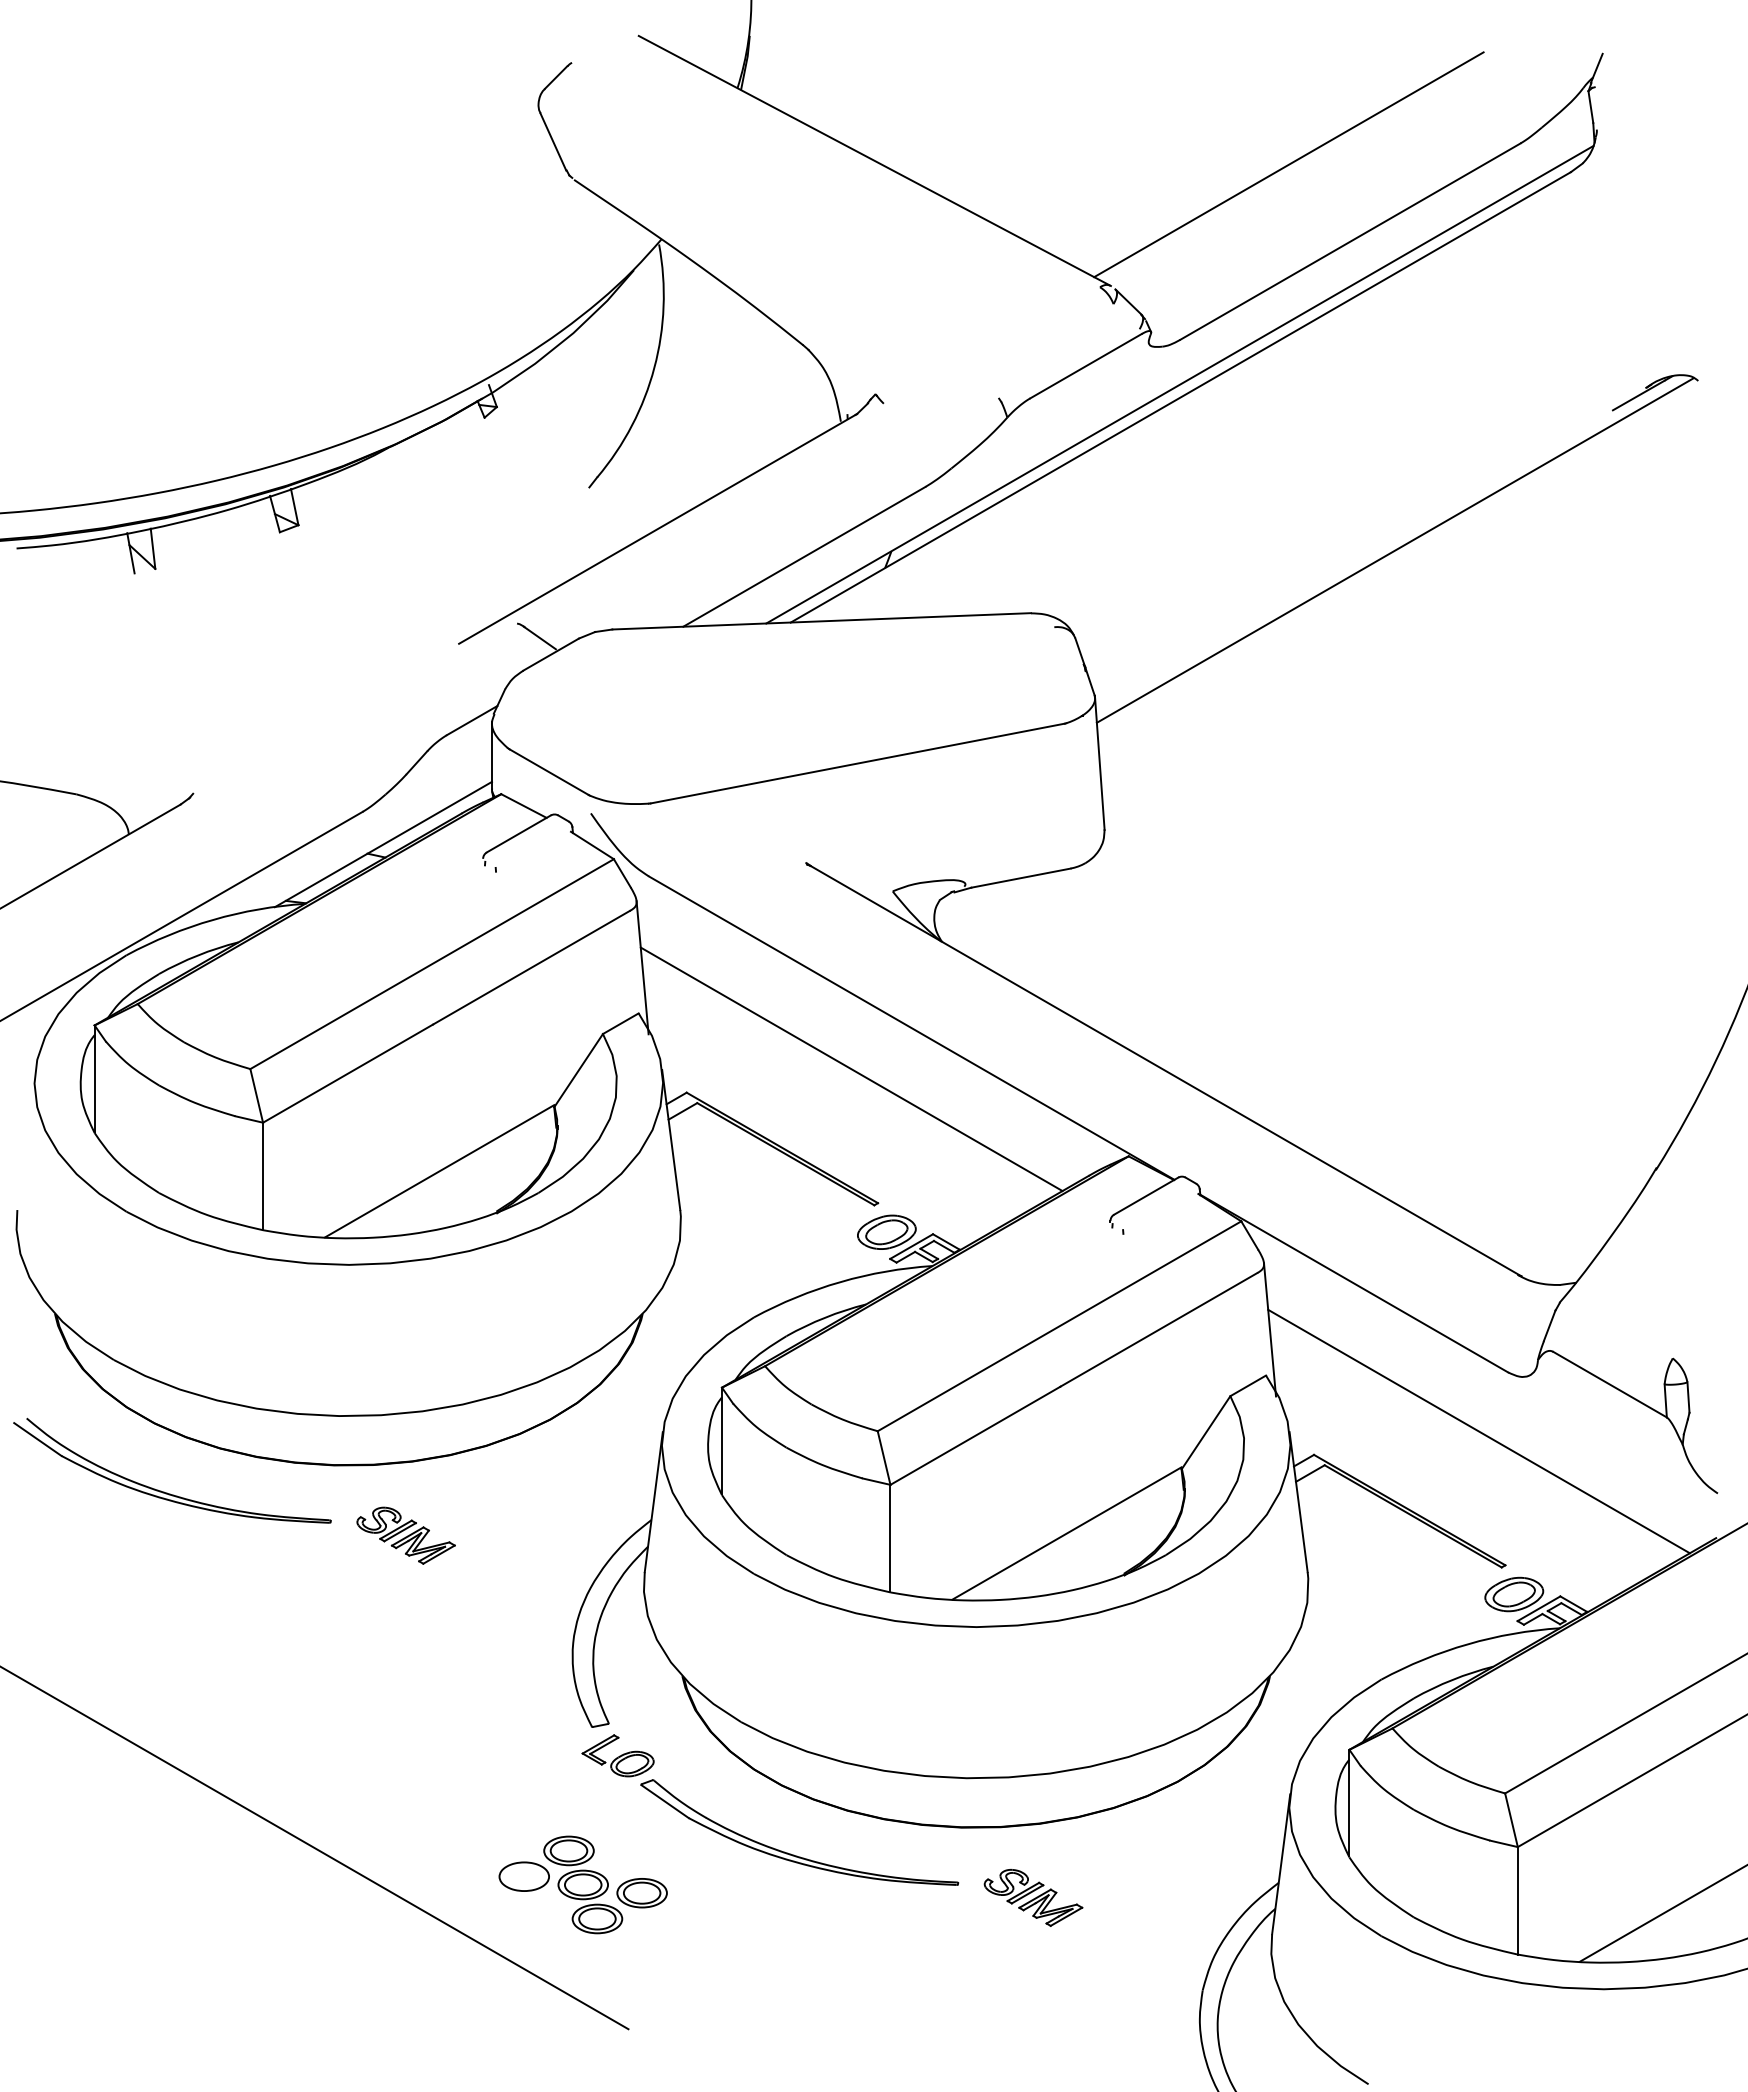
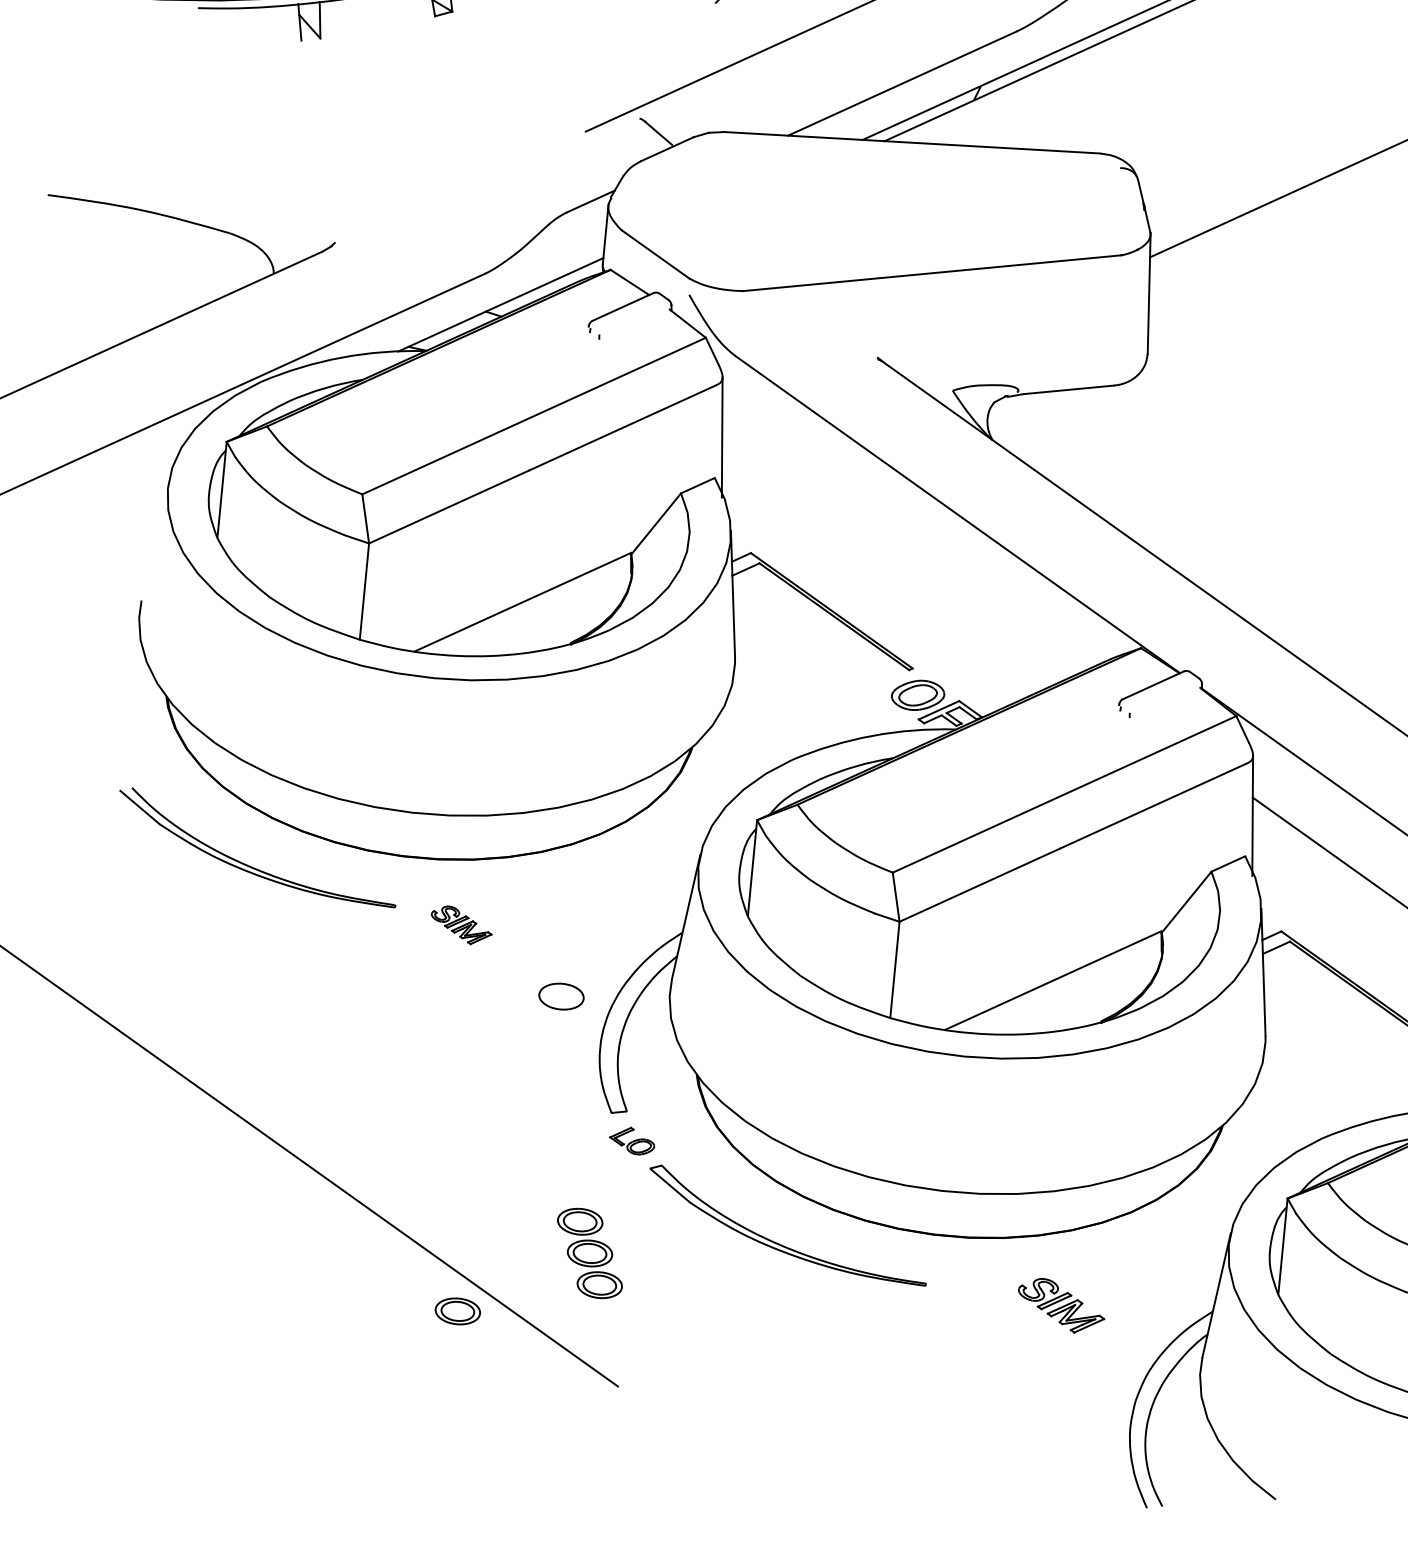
line: (851, 1069) -> (900, 546), removed
part: (405, 1535) -> (461, 925), size x0.7
part: (617, 1755) -> (631, 1140), size x0.7
part: (523, 1876) -> (560, 996), moved
part: (641, 1893) -> (457, 1311), moved
part: (1033, 1897) -> (1061, 1305), moved

